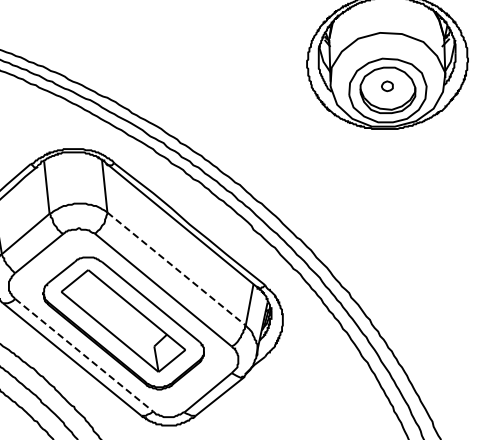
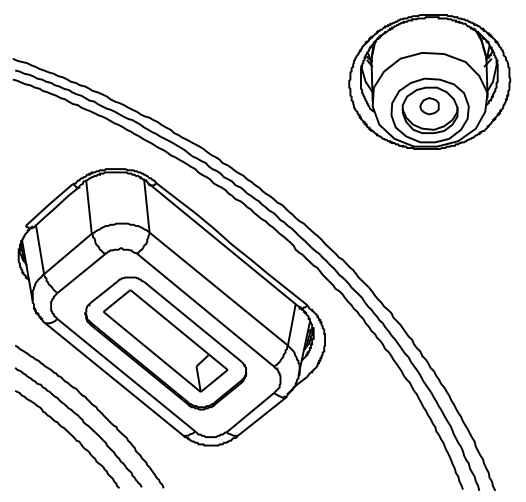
part: (387, 86) -> (429, 106), size x1.67
line: (177, 269) -> (219, 289), dashed -> solid
line: (84, 355) -> (126, 375), dashed -> solid

